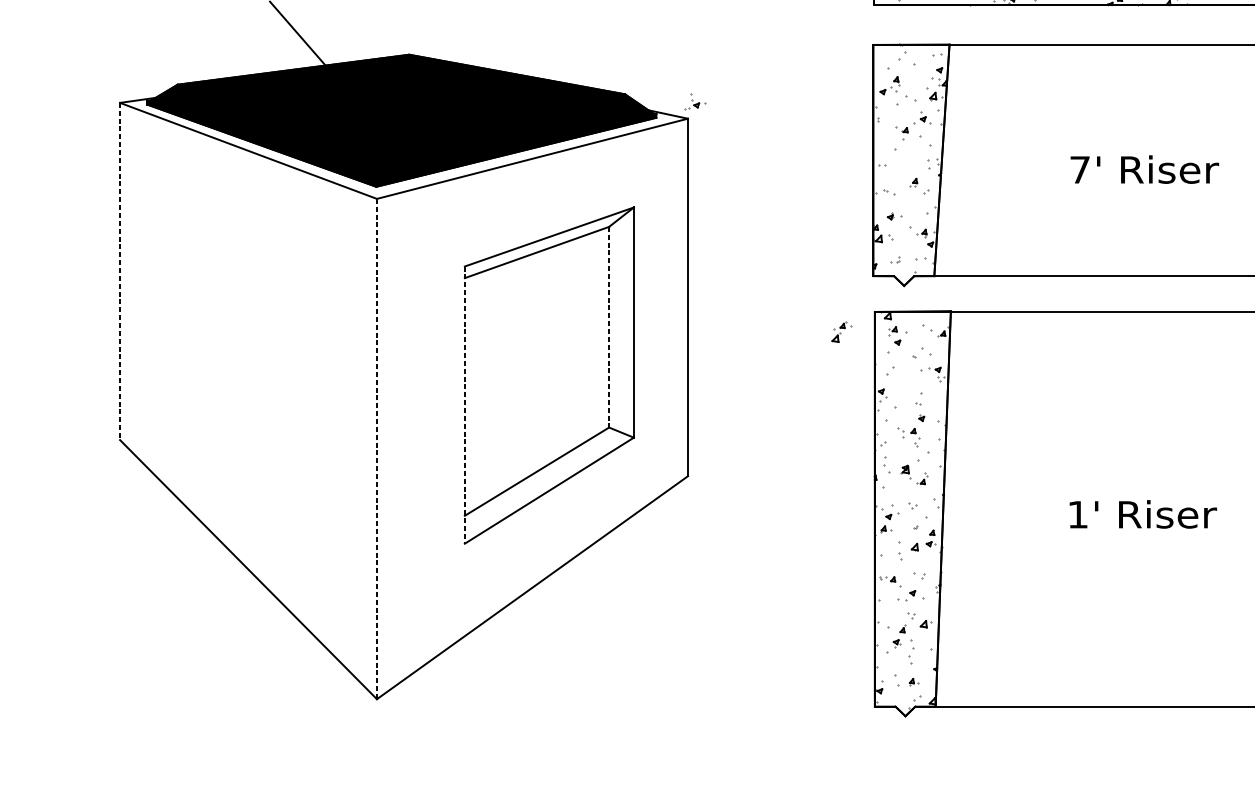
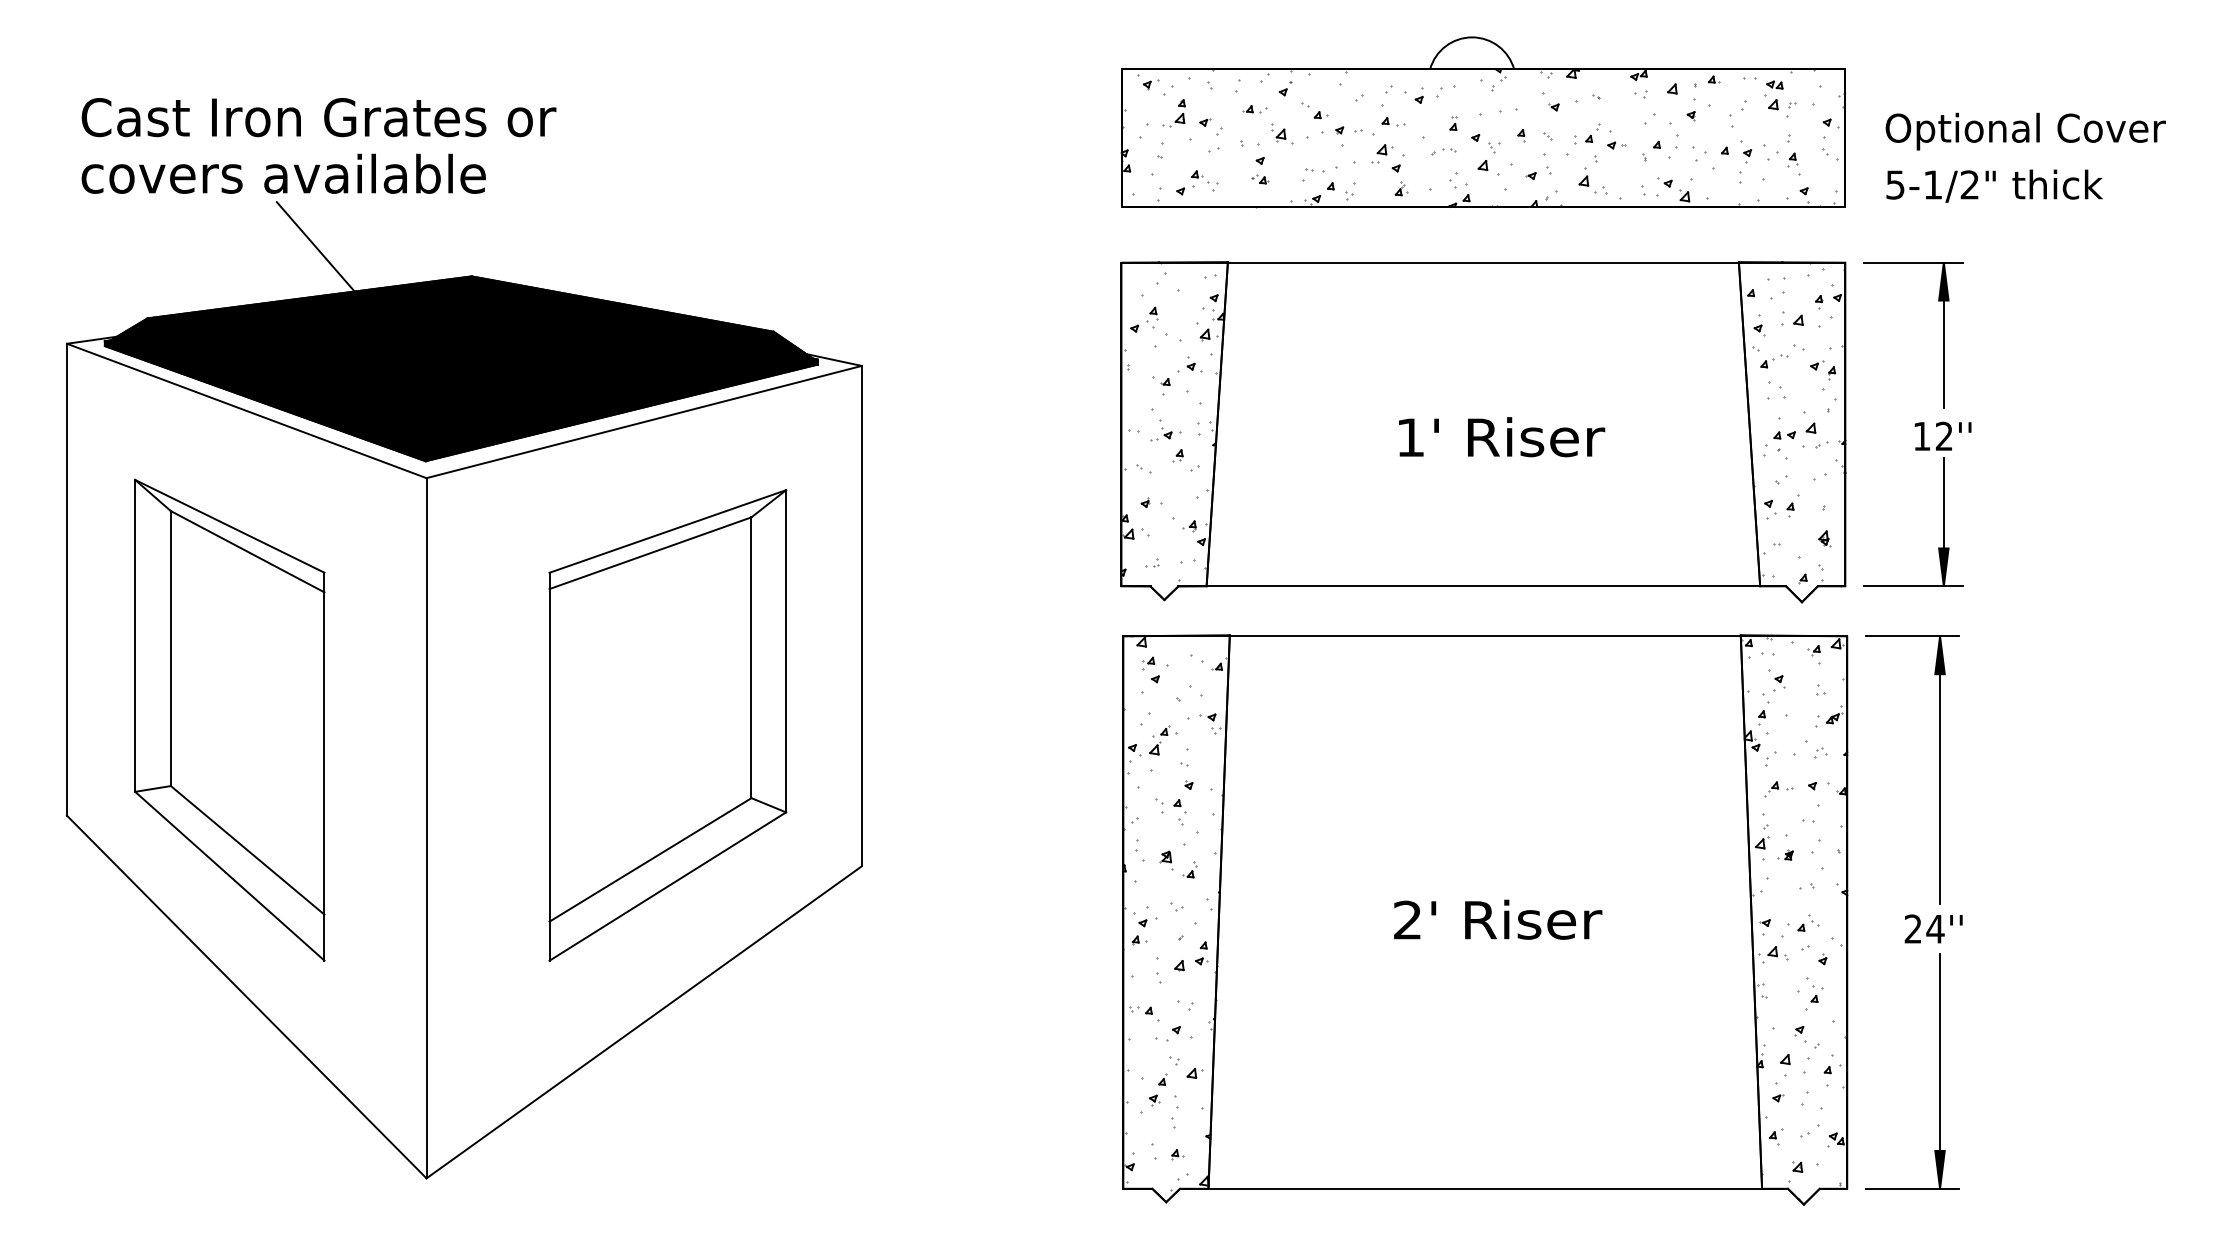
part: (694, 101) -> (1165, 430), moved
text: (1079, 169) -> (1410, 437), 7' -> 1'
line: (119, 271) -> (66, 579), dashed -> solid
line: (609, 327) -> (751, 658), dashed -> solid
part: (842, 332) -> (1163, 740), moved
part: (236, 371) -> (229, 719), added
line: (464, 404) -> (549, 766), dashed -> solid
line: (376, 449) -> (426, 828), dashed -> solid
text: (1077, 514) -> (1407, 919), 1' -> 2'

